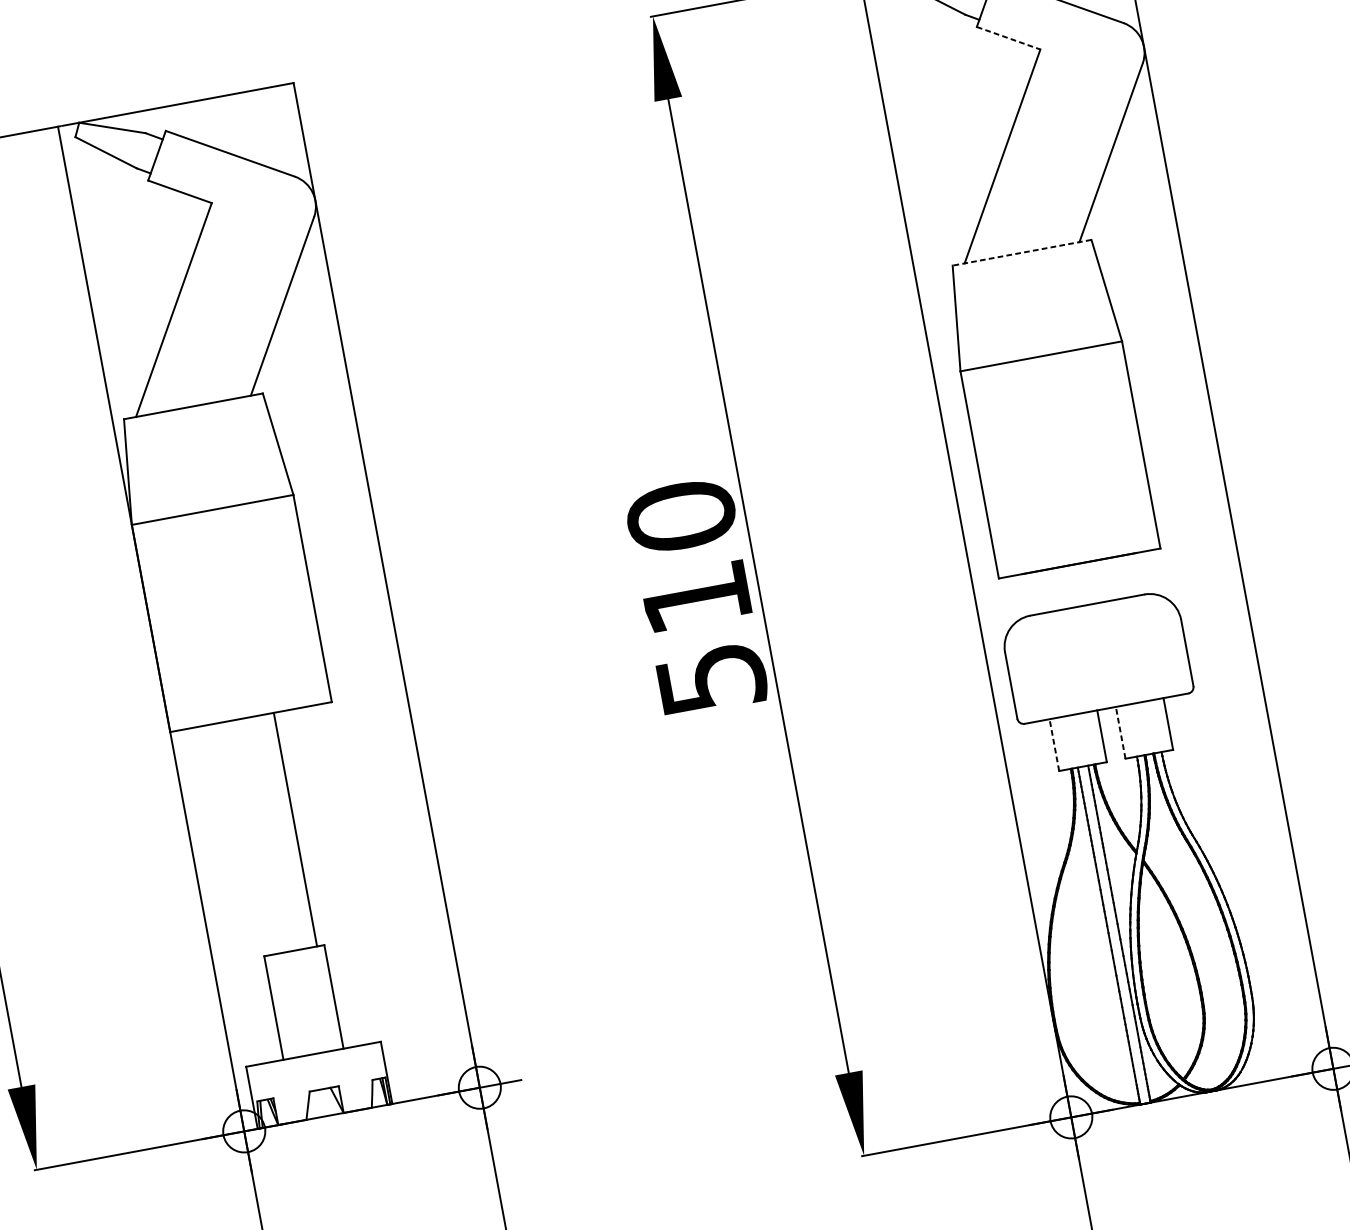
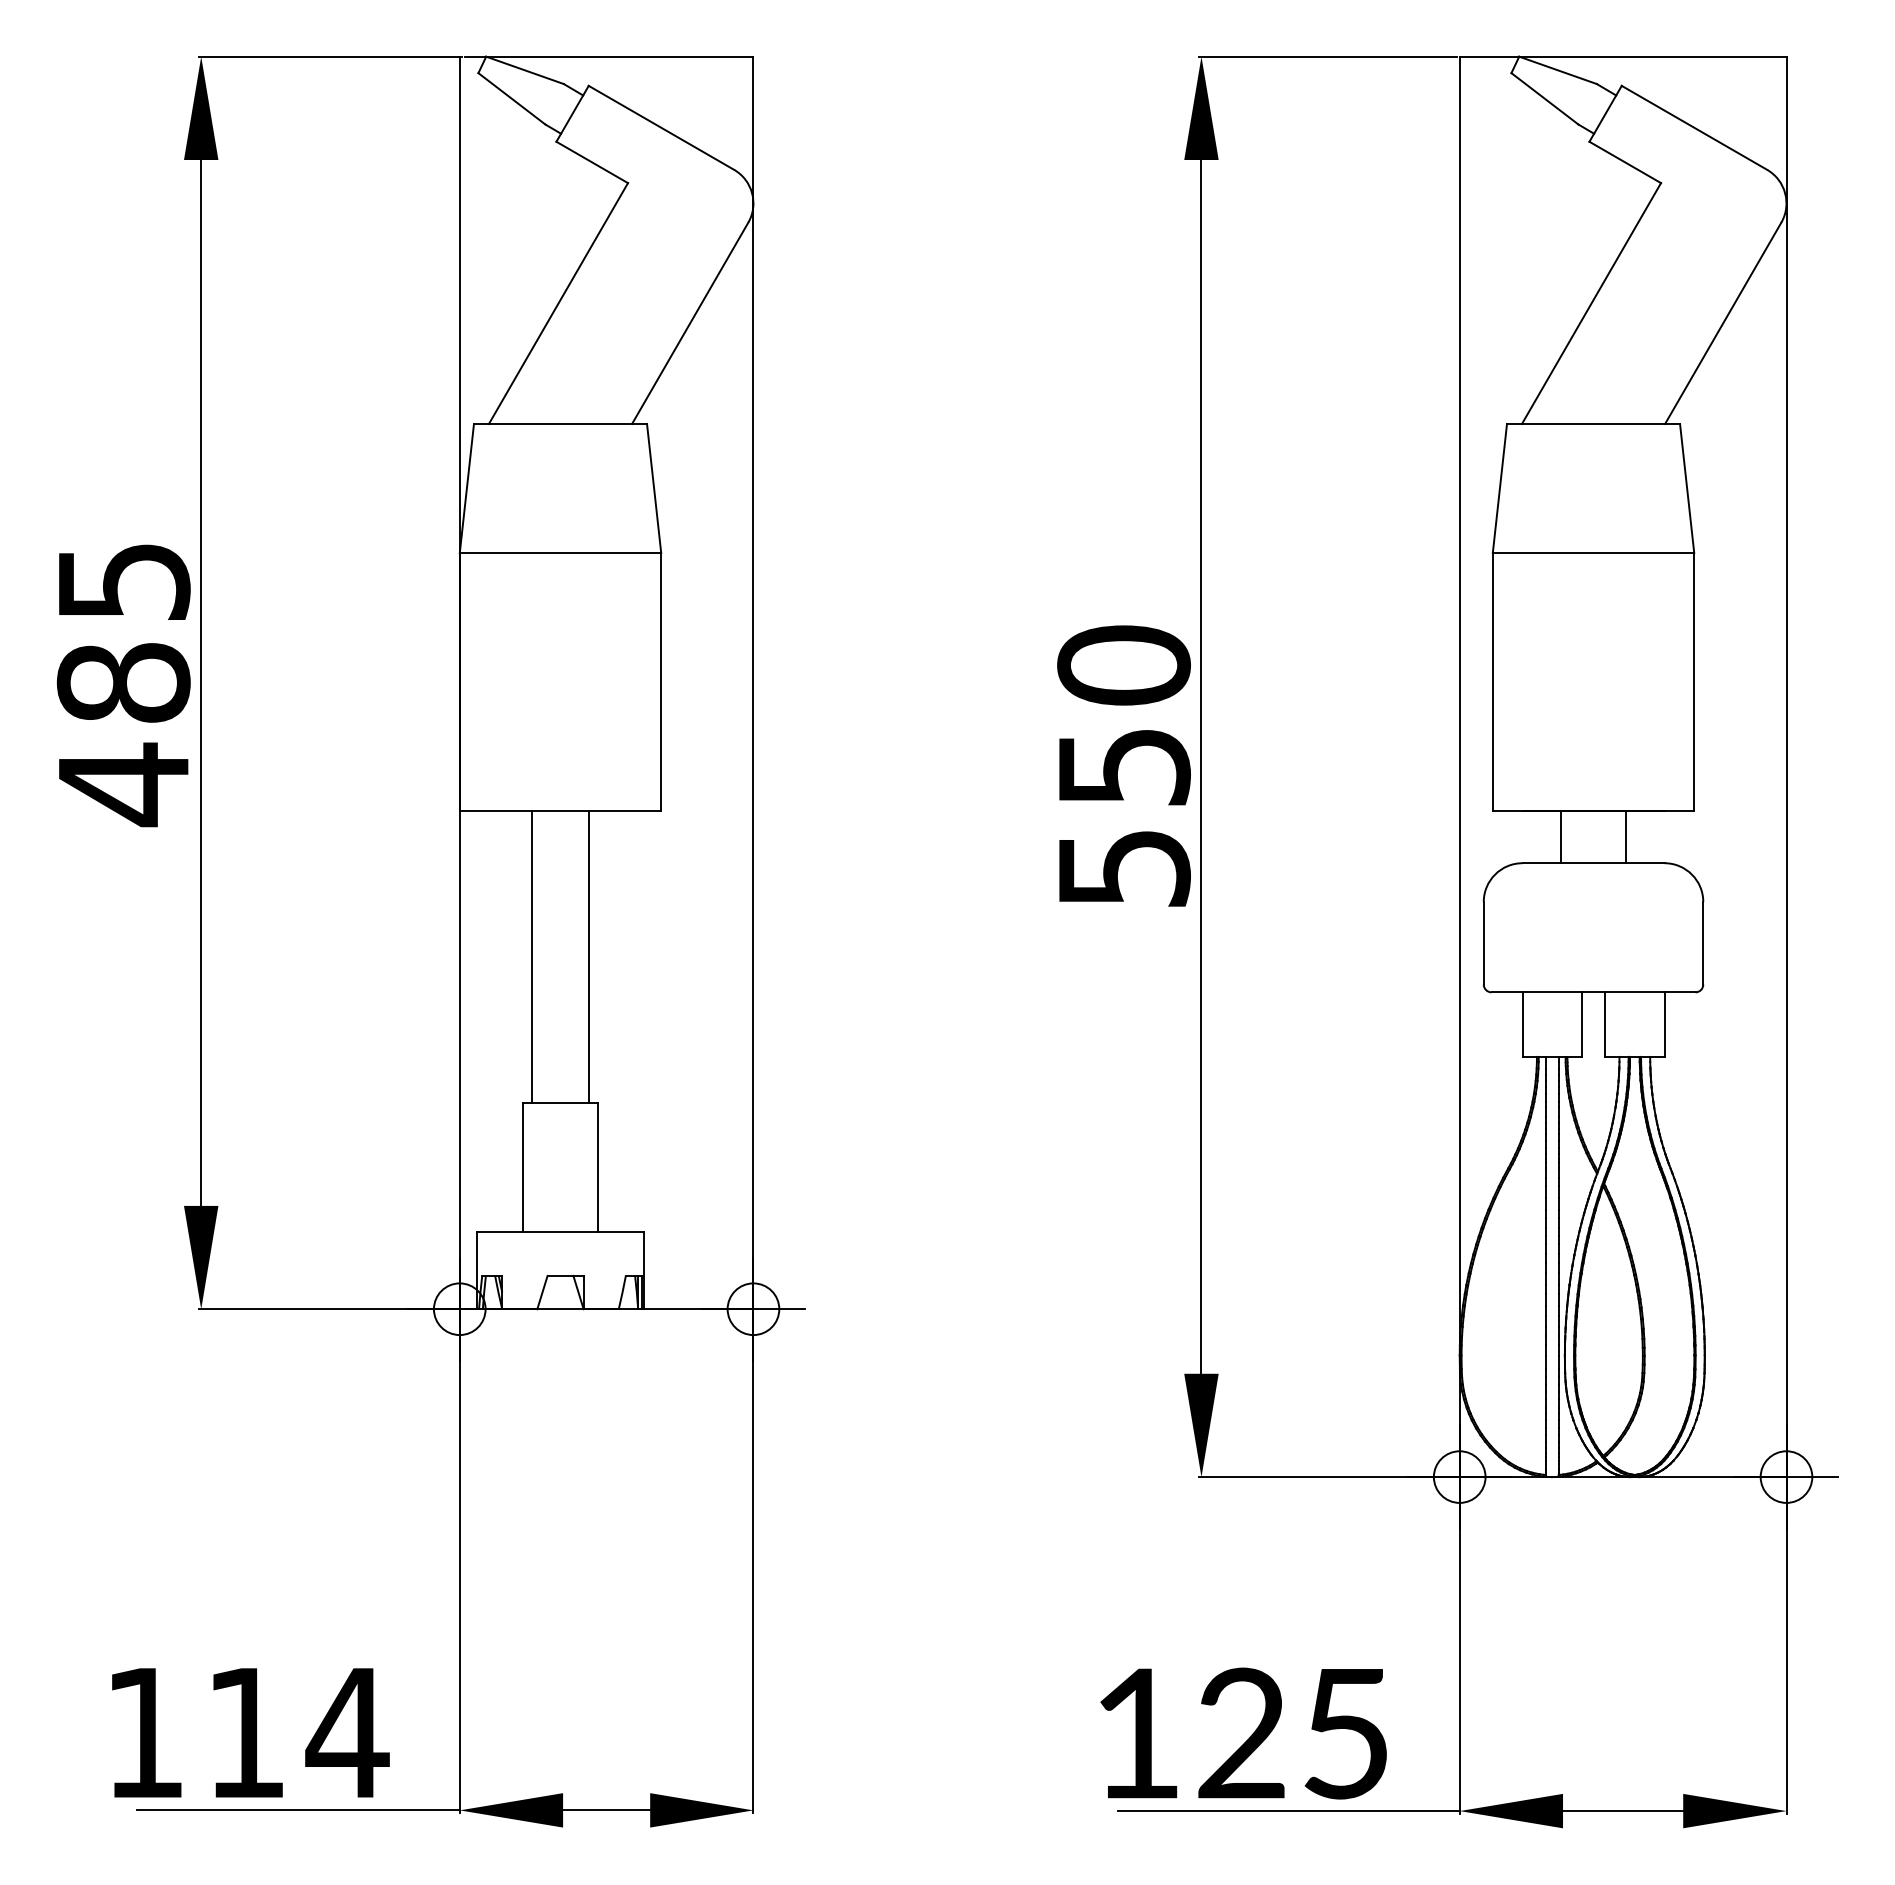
line: (1008, 38) -> (1625, 162), dashed -> solid
line: (1022, 253) -> (1593, 424), dashed -> solid
line: (1109, 579) -> (1625, 837), added
line: (1057, 589) -> (1561, 837), added
text: (696, 598) -> (1124, 767), 510 -> 550
line: (1120, 732) -> (1605, 1024), dashed -> solid
line: (1054, 745) -> (1522, 1024), dashed -> solid
line: (250, 837) -> (532, 956), added

